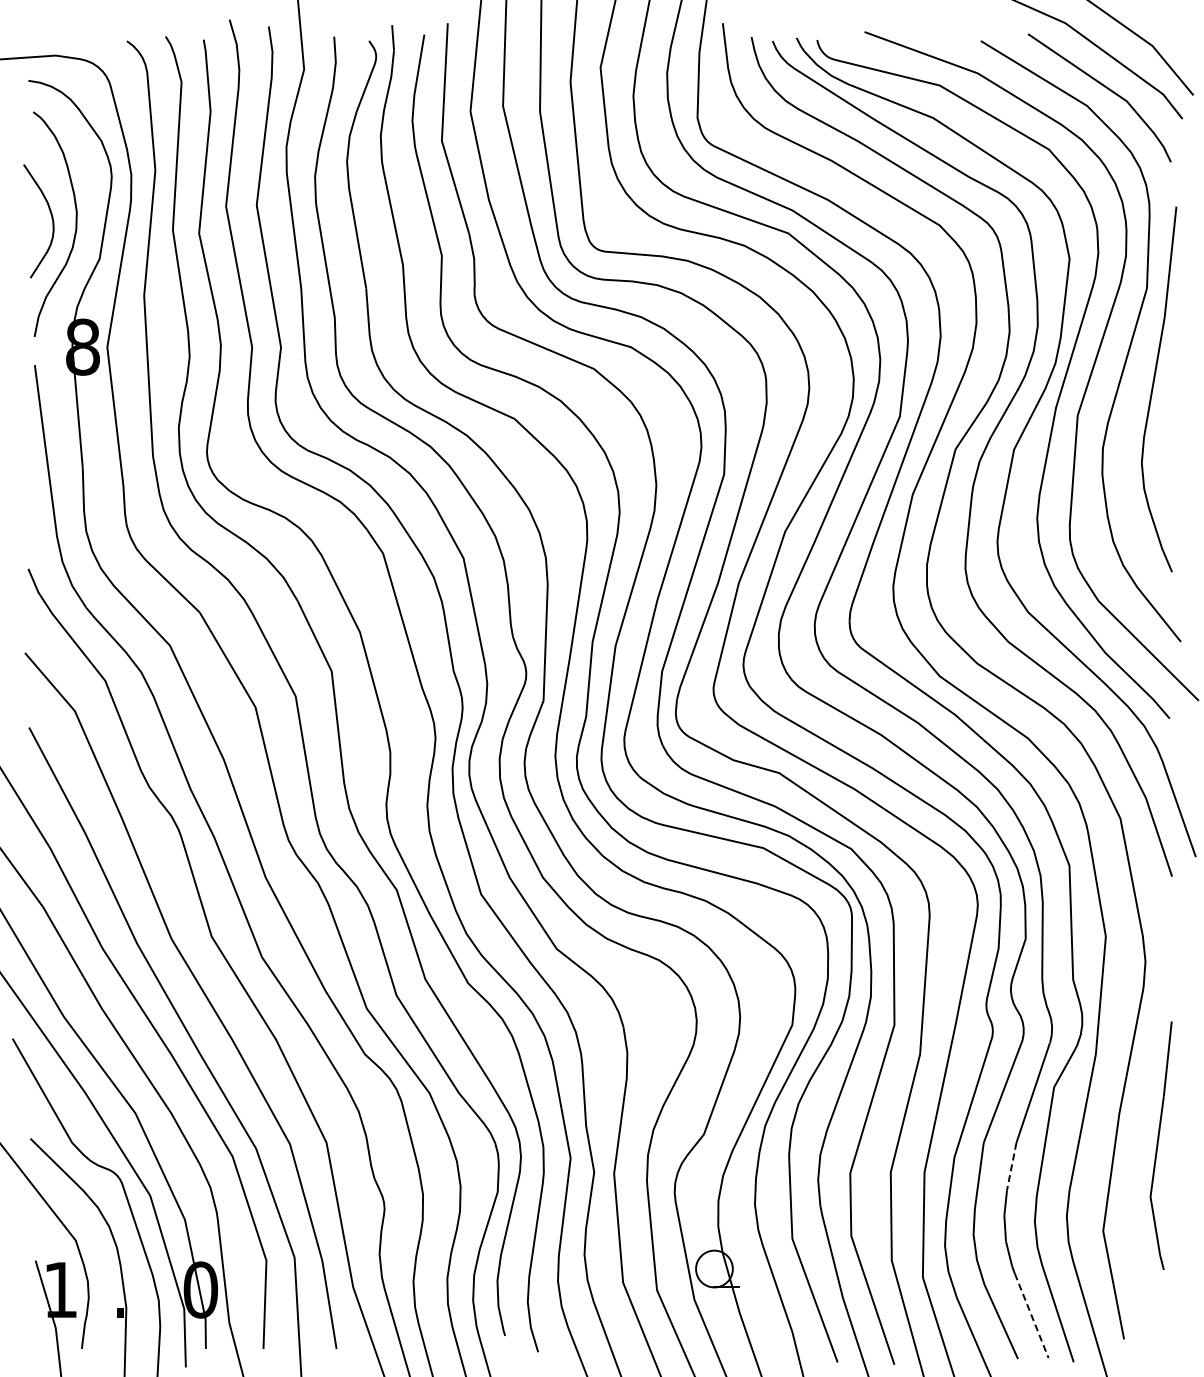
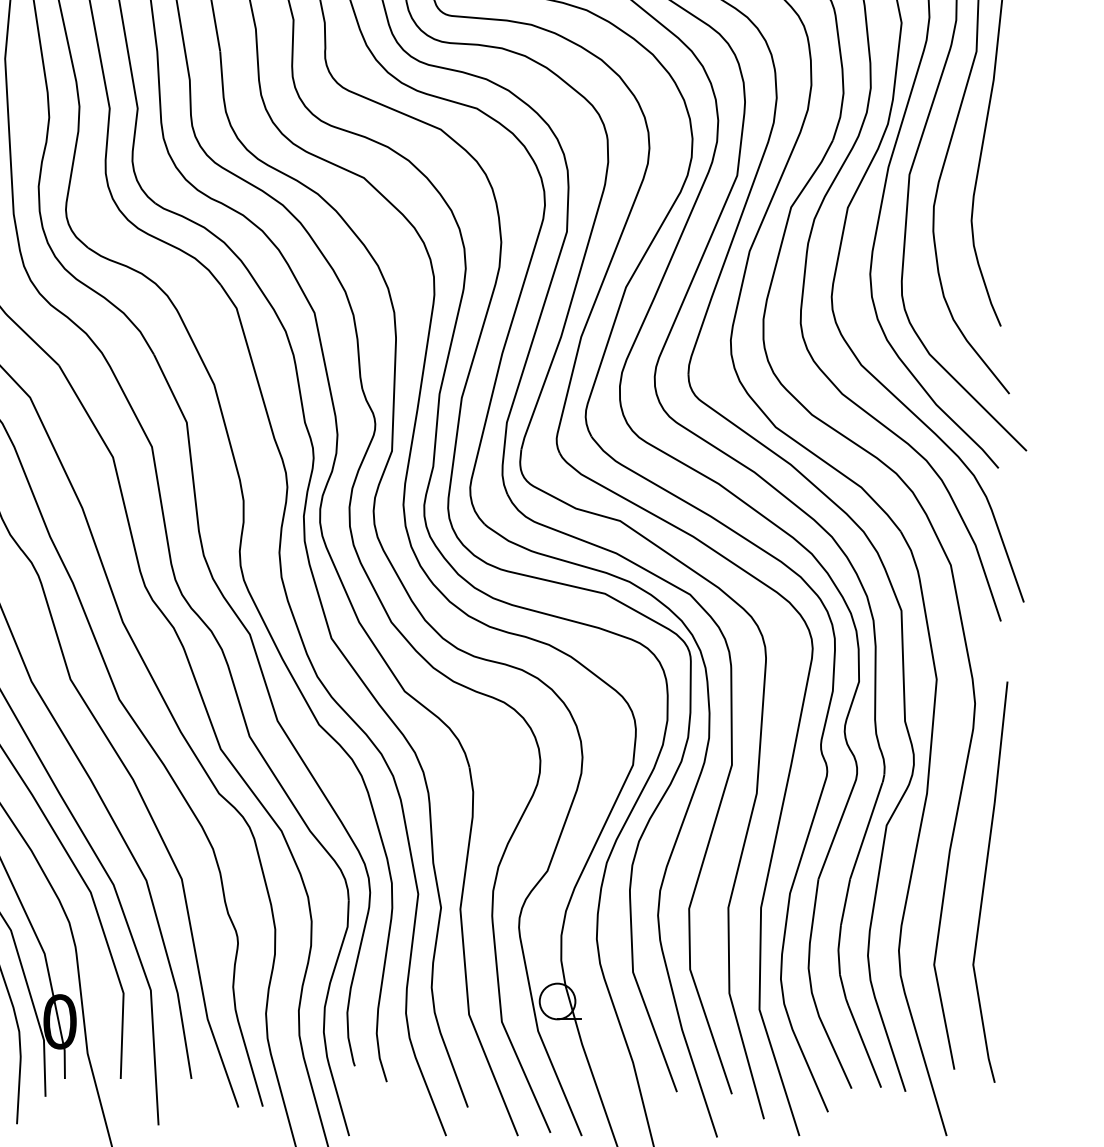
part: (1160, 1145) -> (989, 881), size x1.67
line: (1011, 1166) -> (845, 902), dashed -> solid
line: (1031, 1316) -> (864, 1047), dashed -> solid

